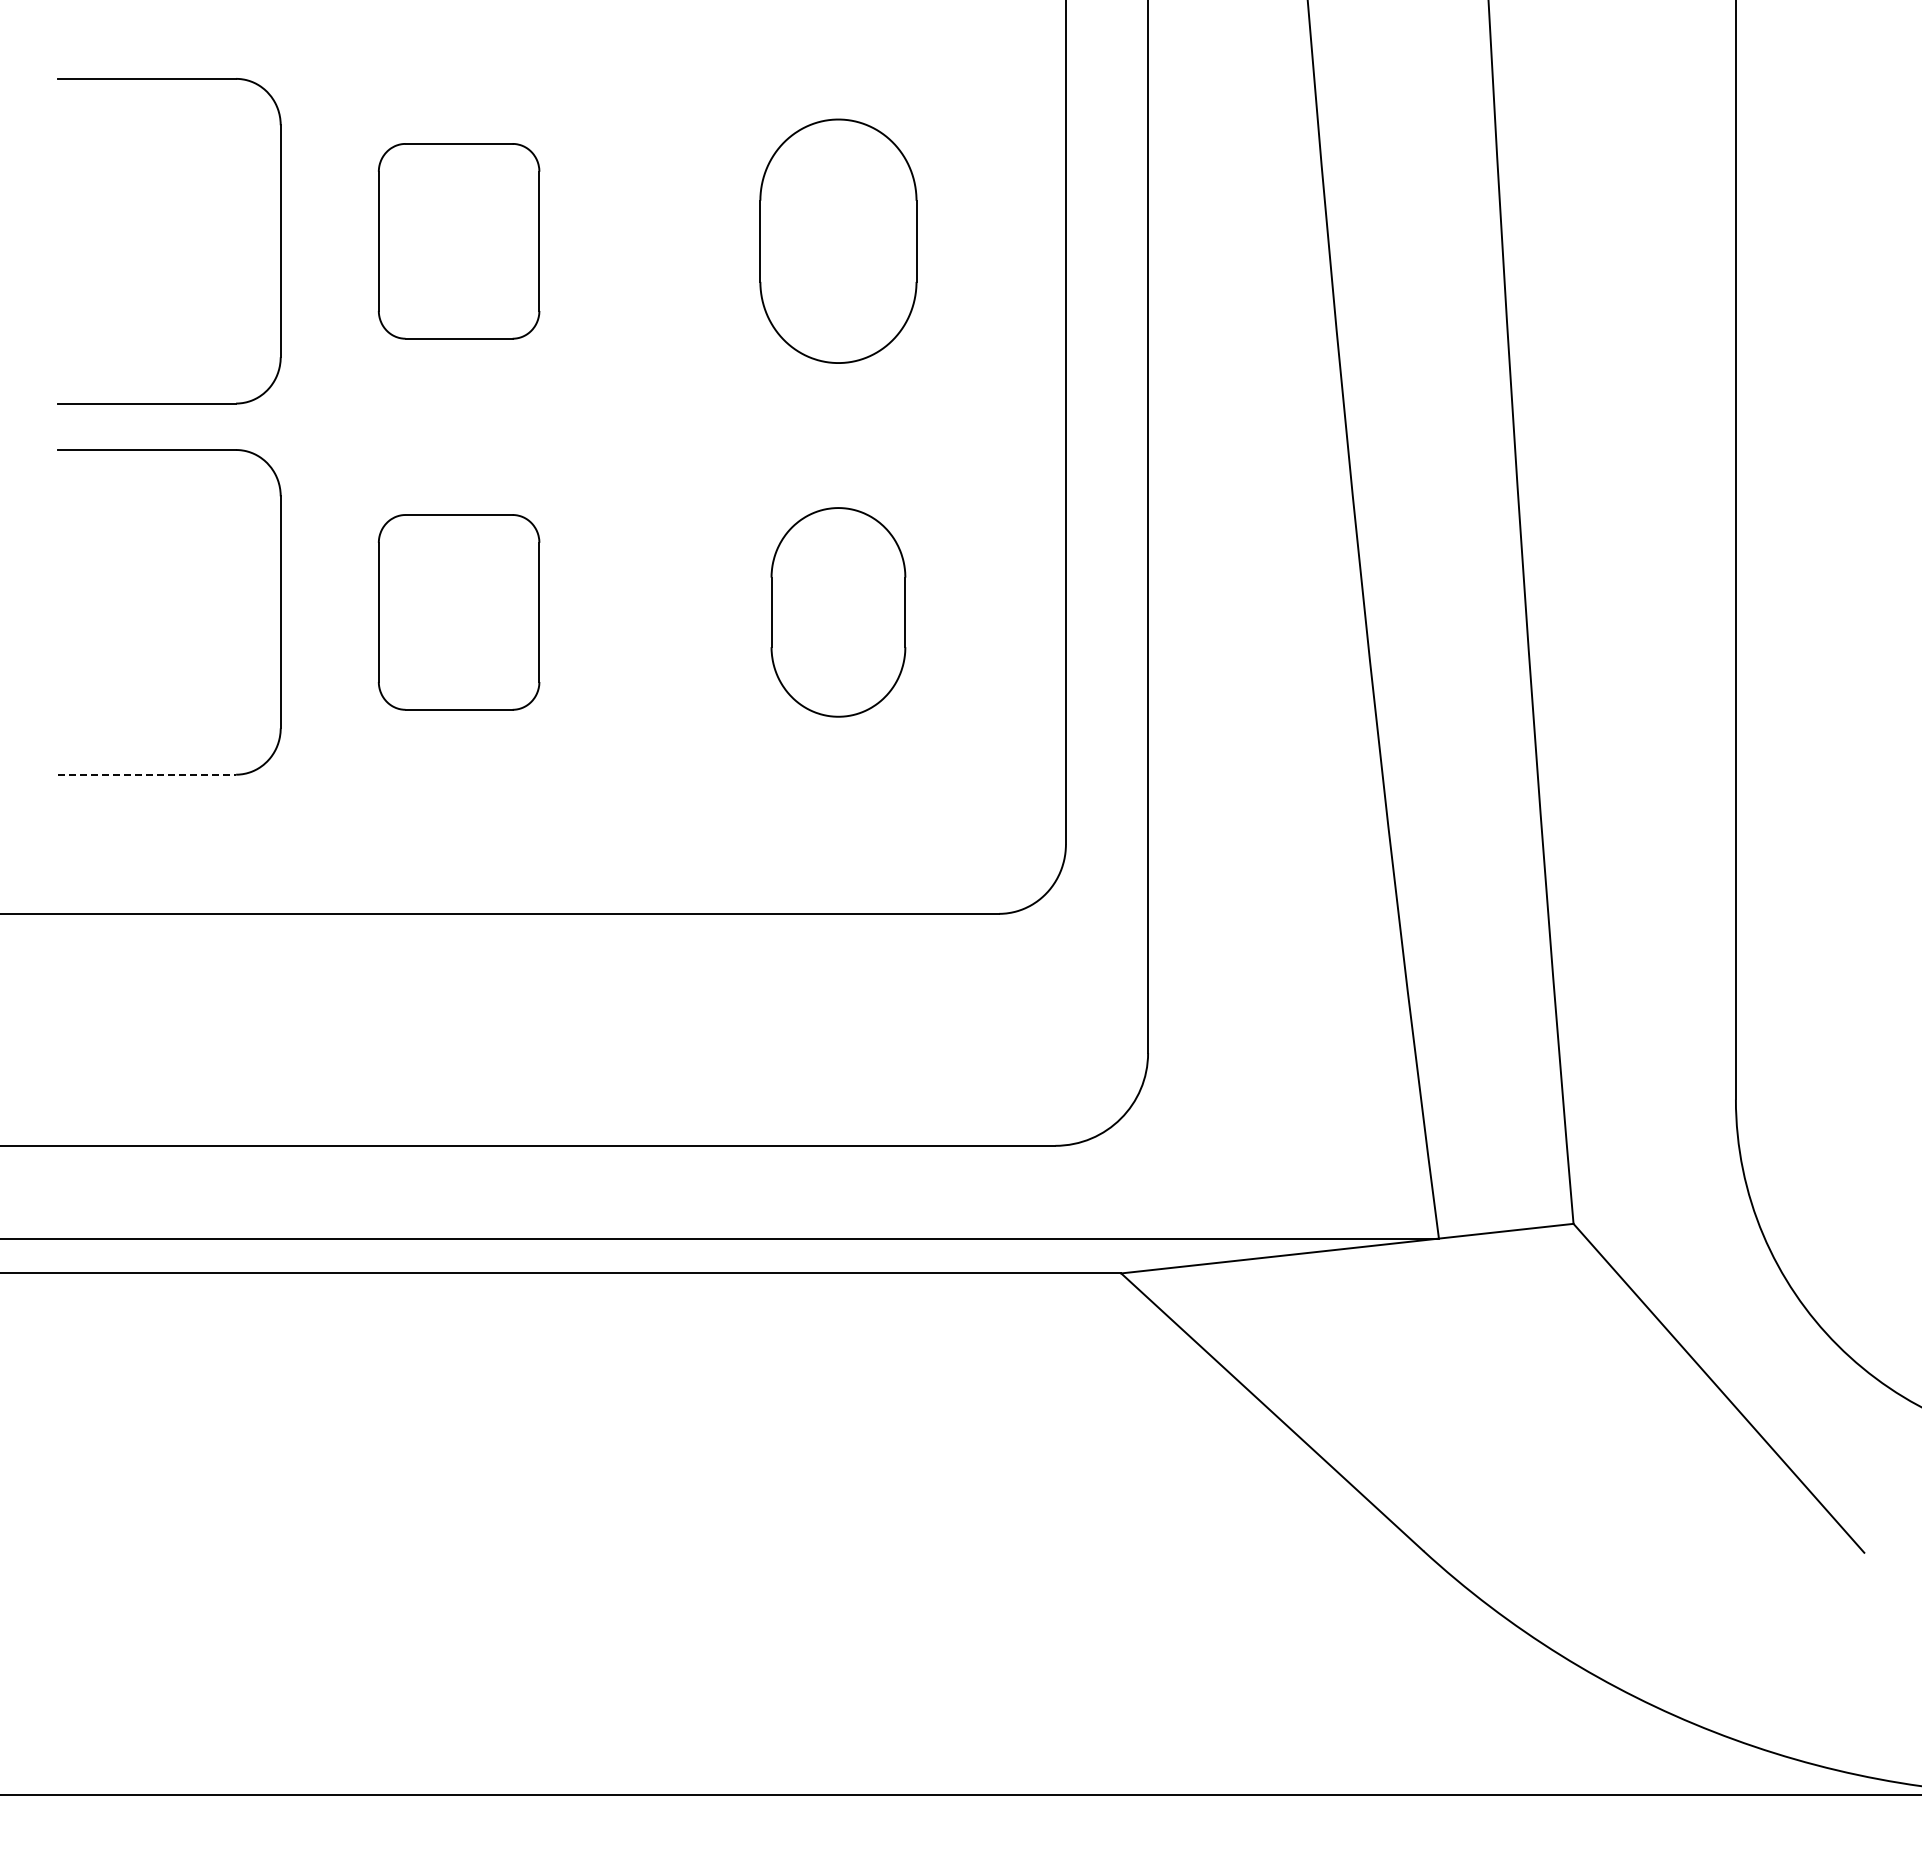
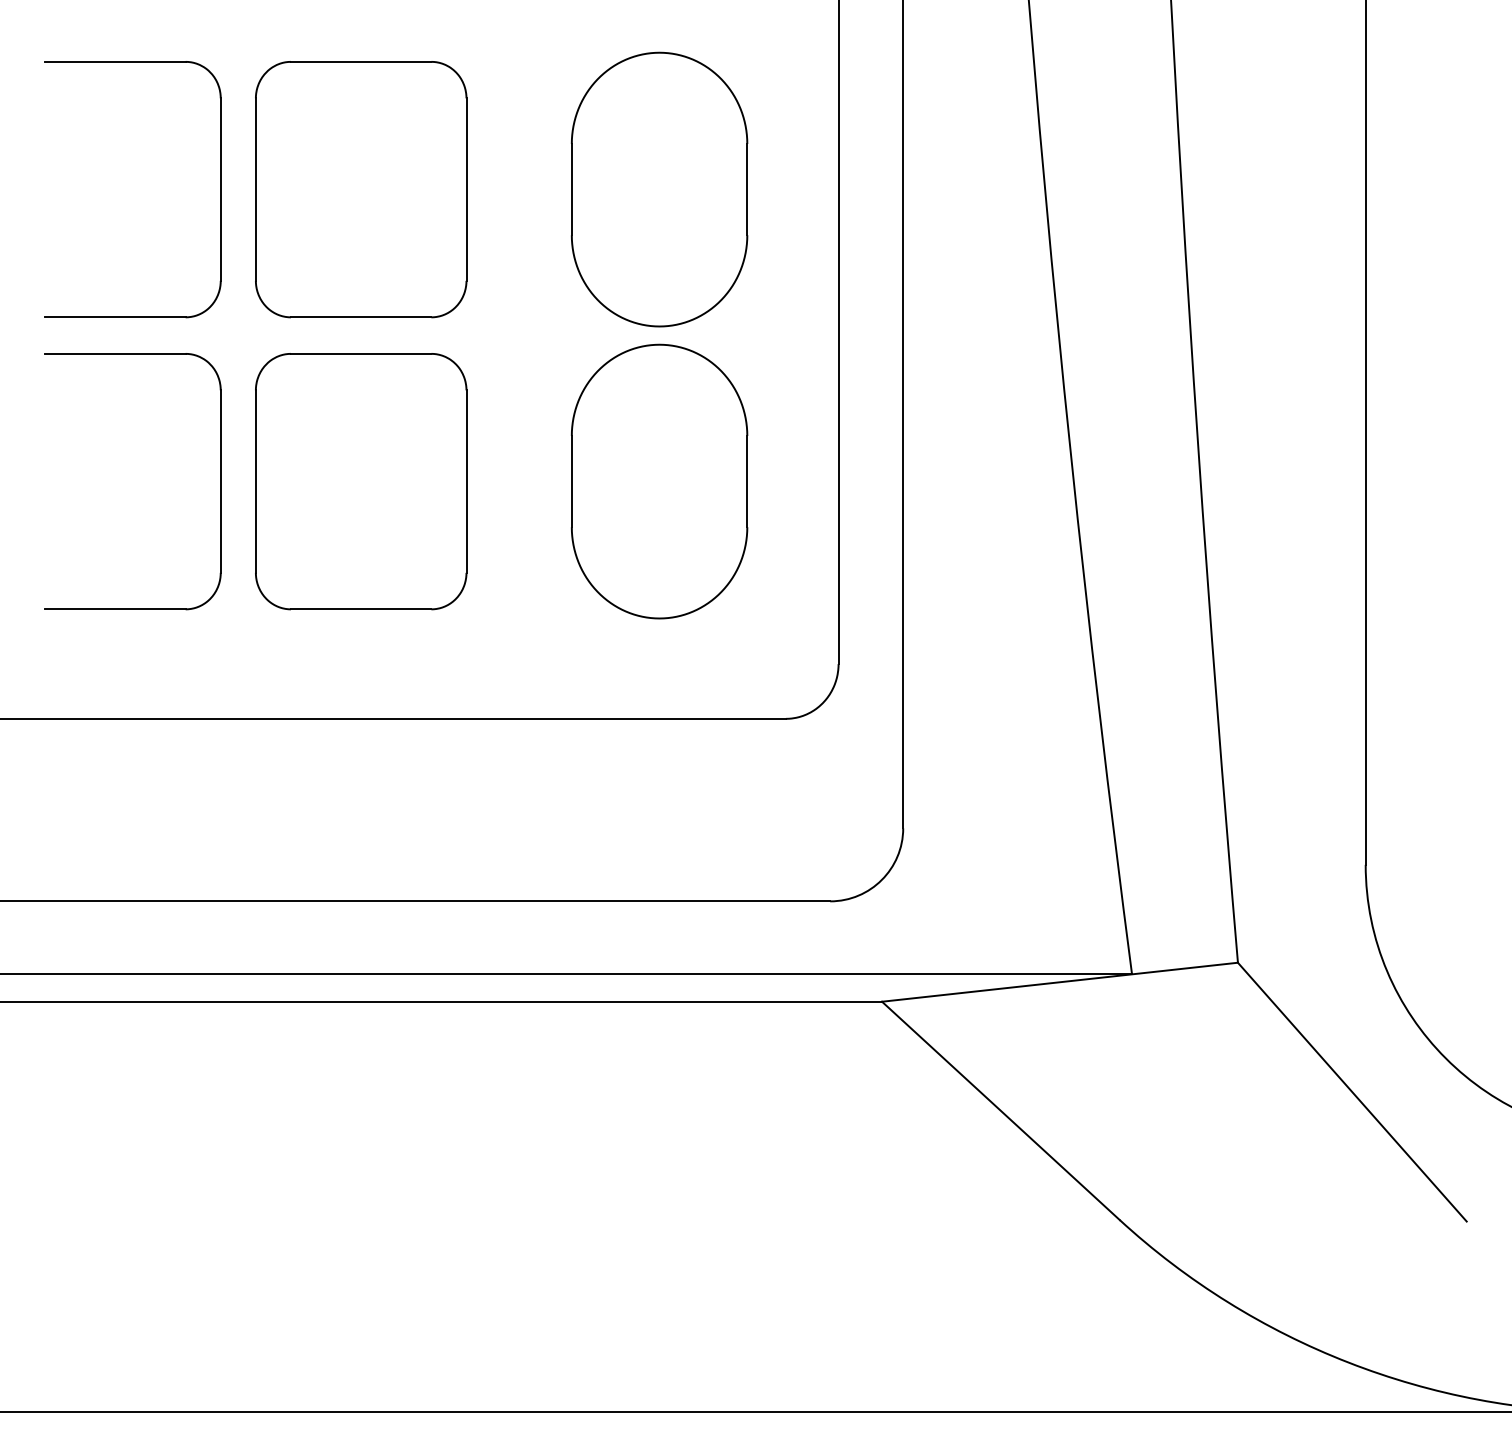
part: (458, 241) -> (360, 189), size x1.67
part: (838, 241) -> (659, 189), size x1.43
part: (458, 612) -> (360, 481), size x1.67
part: (838, 612) -> (659, 481), size x1.67
line: (147, 774) -> (115, 609), dashed -> solid

